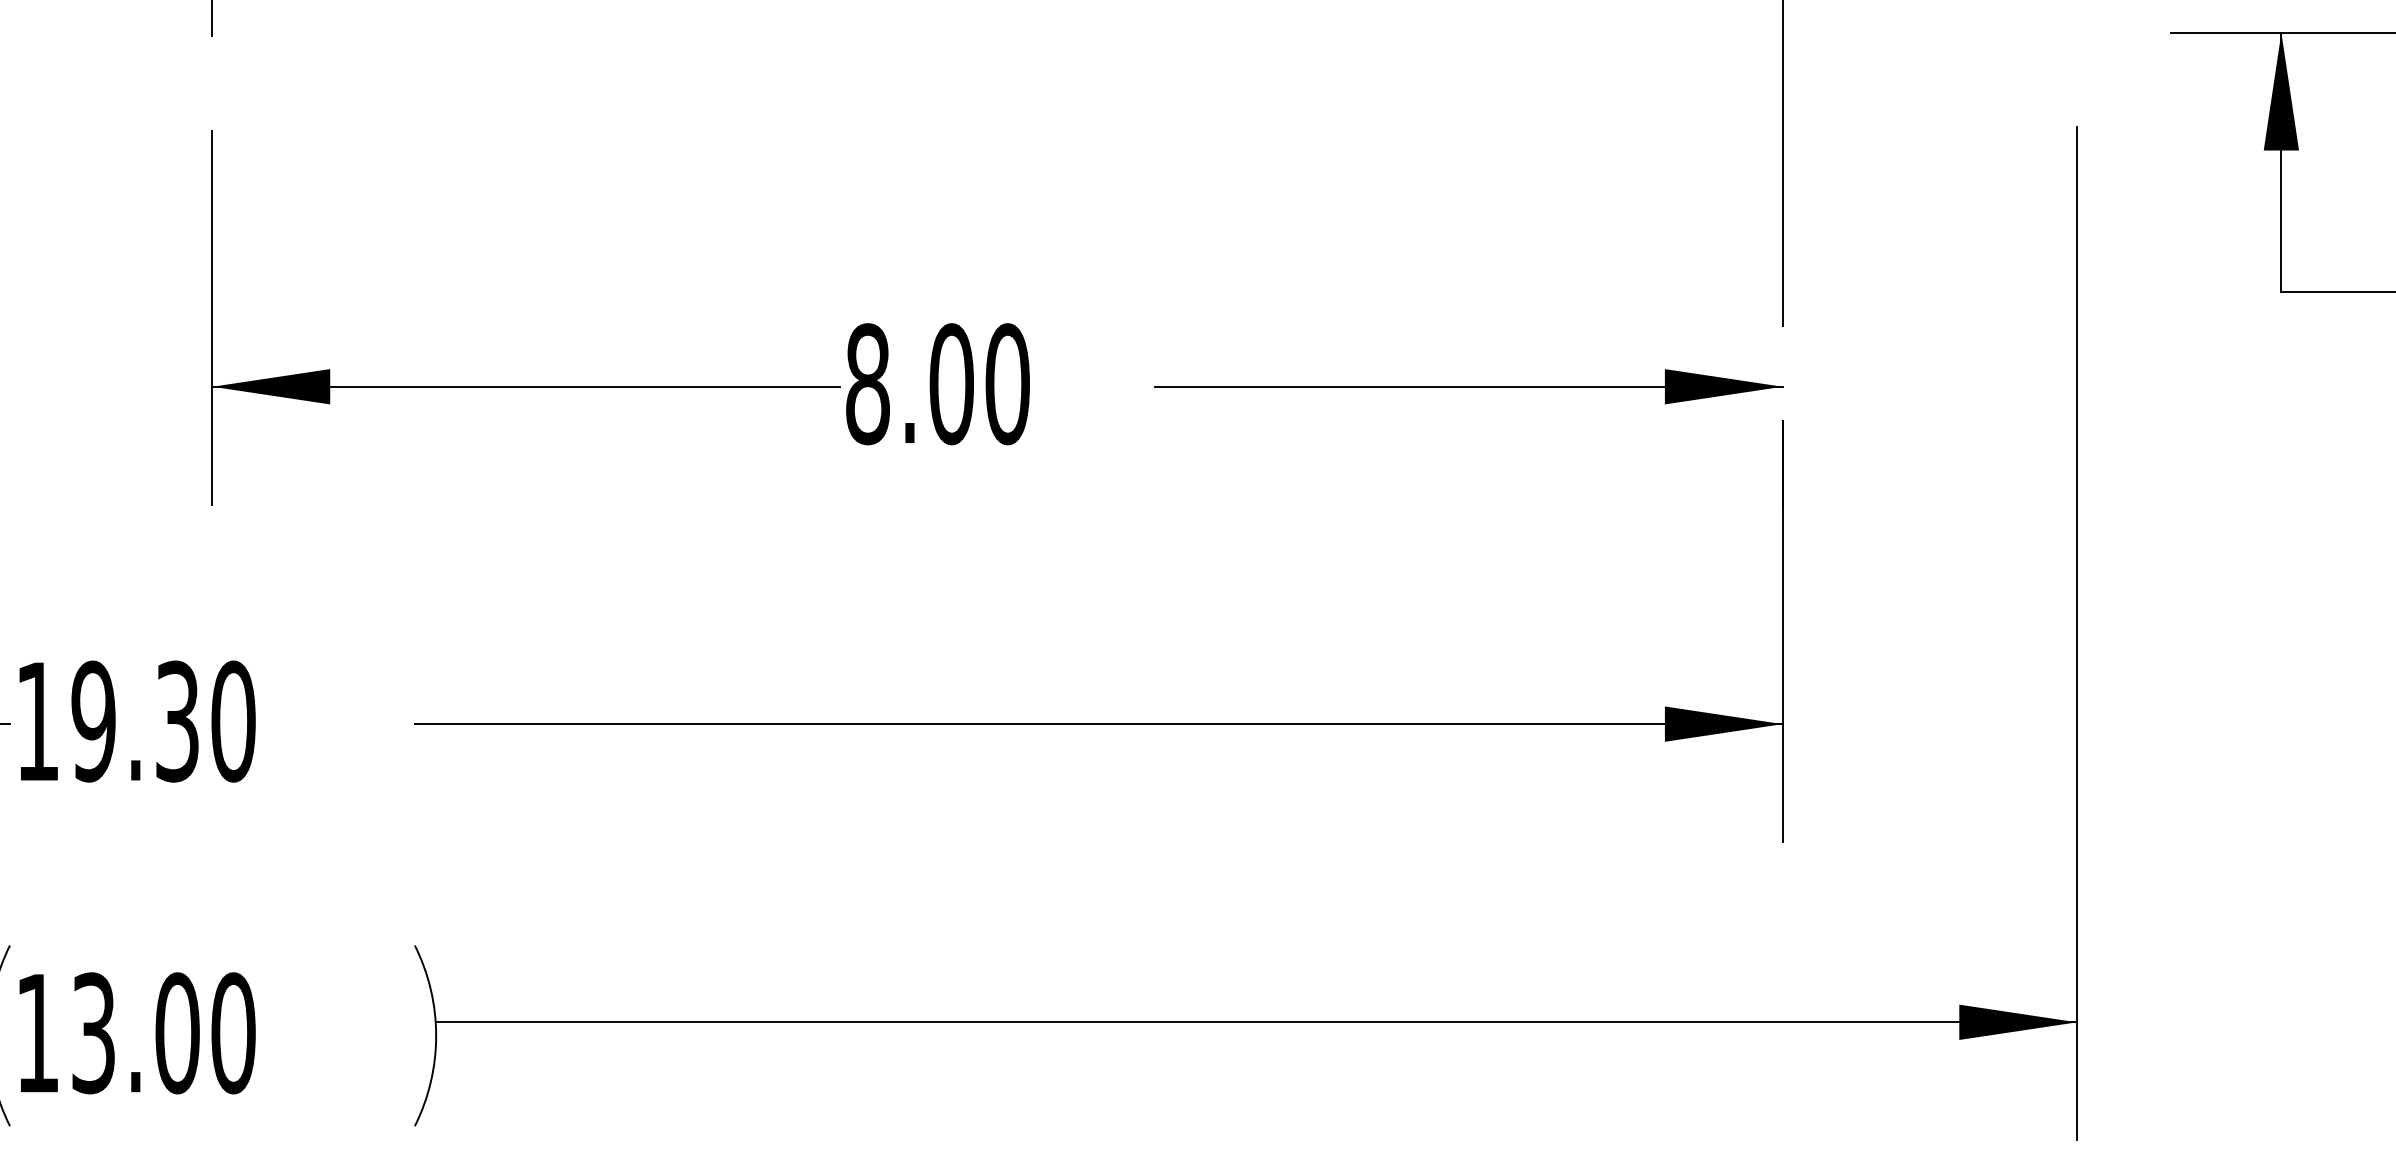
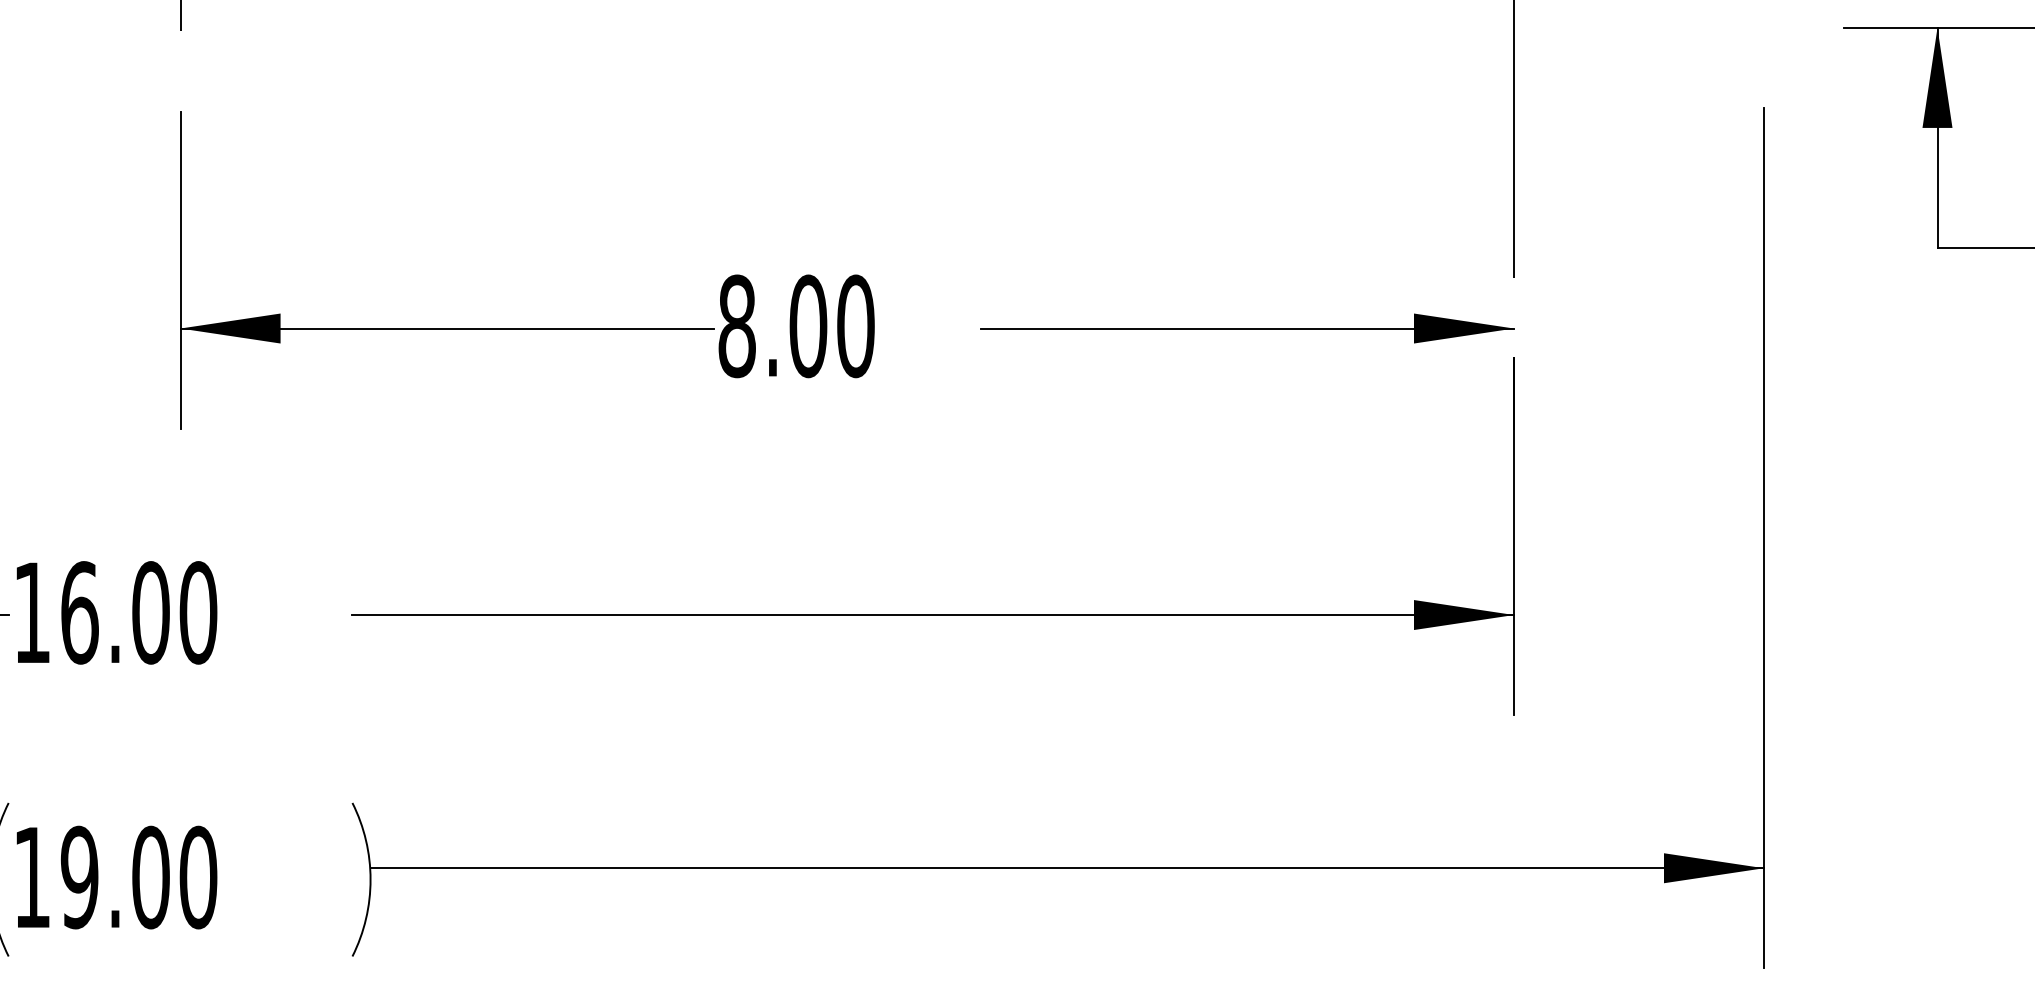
text: (134, 721) -> (114, 612), 19.30 -> 16.00
text: (93, 1033) -> (79, 877), 13.00 -> 19.00

